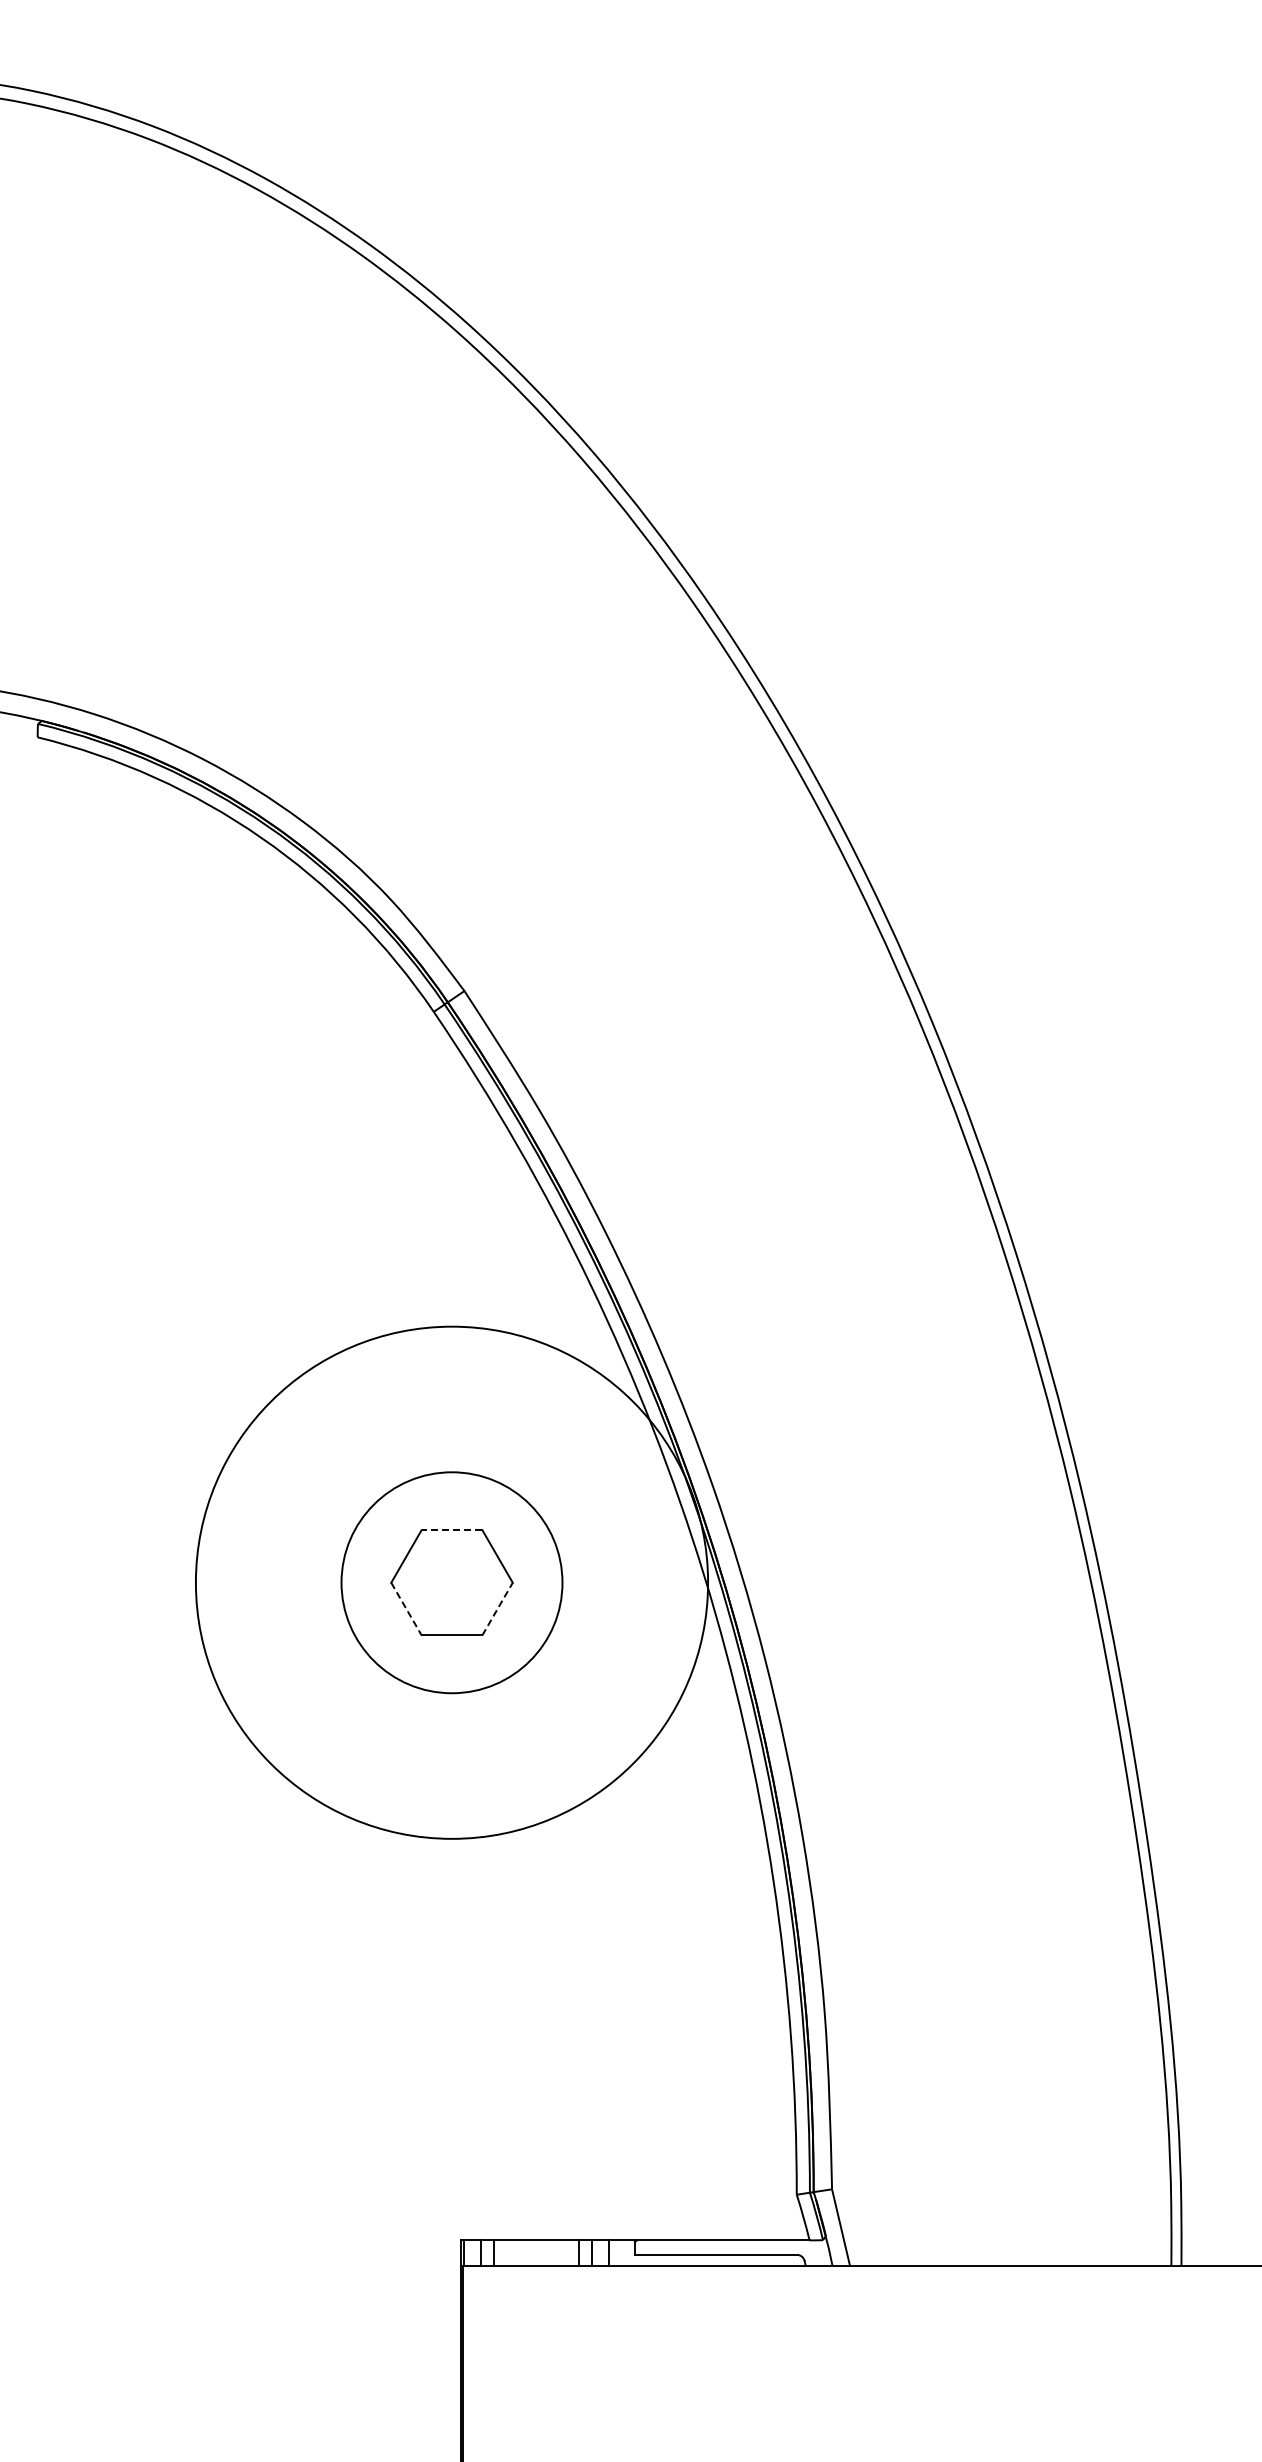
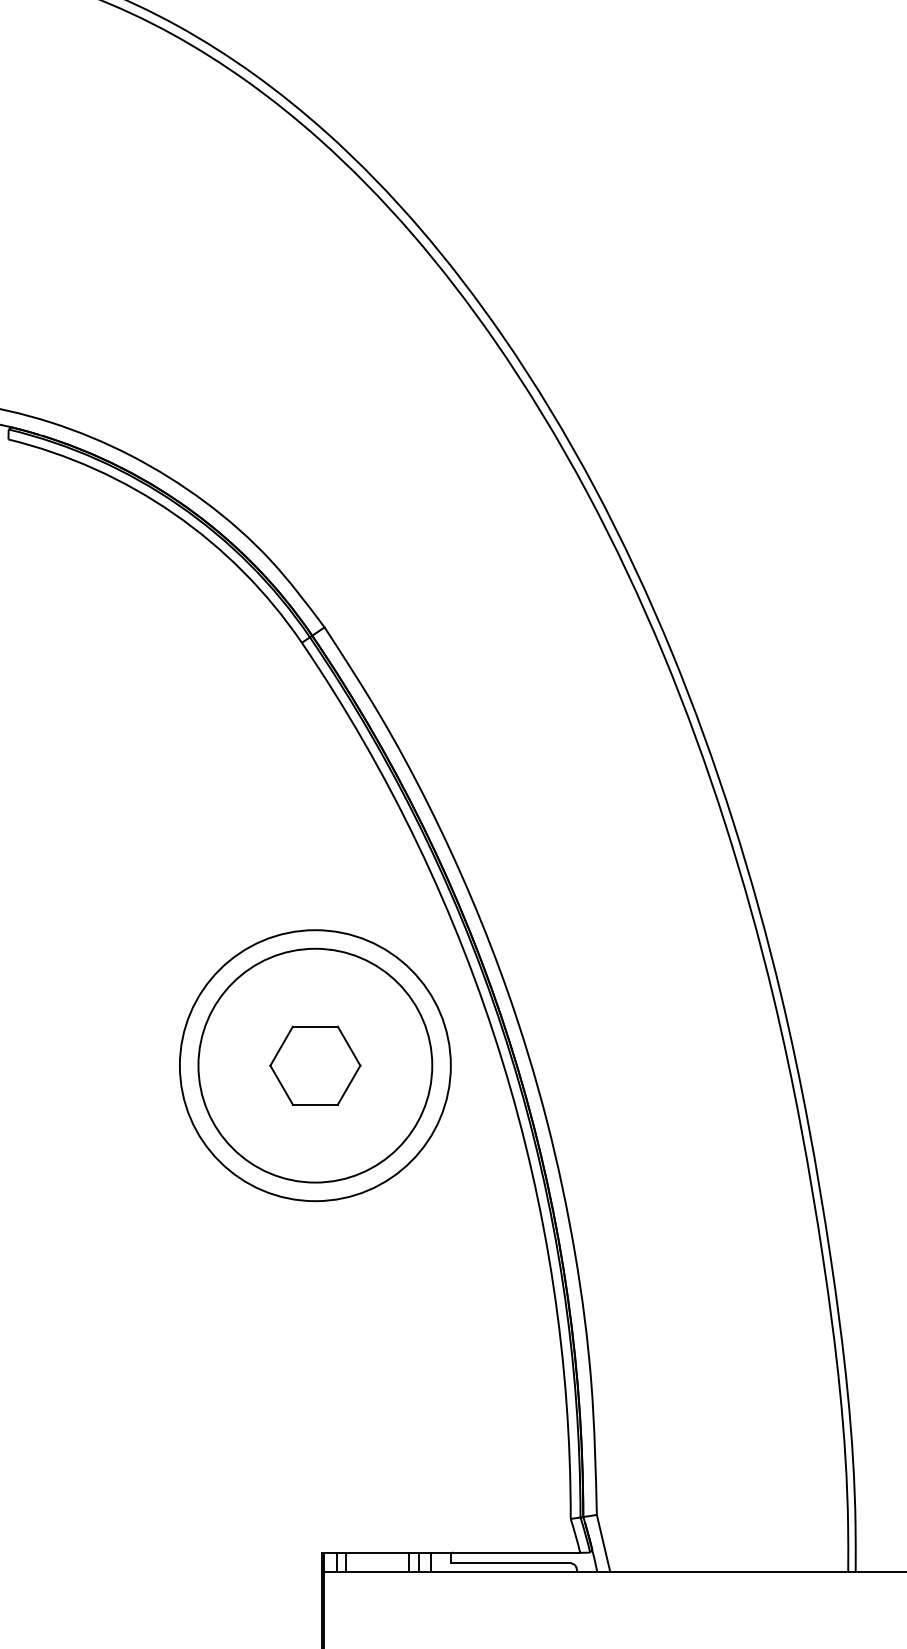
line: (451, 1530) -> (315, 1026), dashed -> solid
circle: (451, 1582) -> (315, 1065), size x0.71
circle: (451, 1582) -> (315, 1065), size x1.43
line: (497, 1608) -> (349, 1084), dashed -> solid
line: (406, 1609) -> (281, 1085), dashed -> solid

